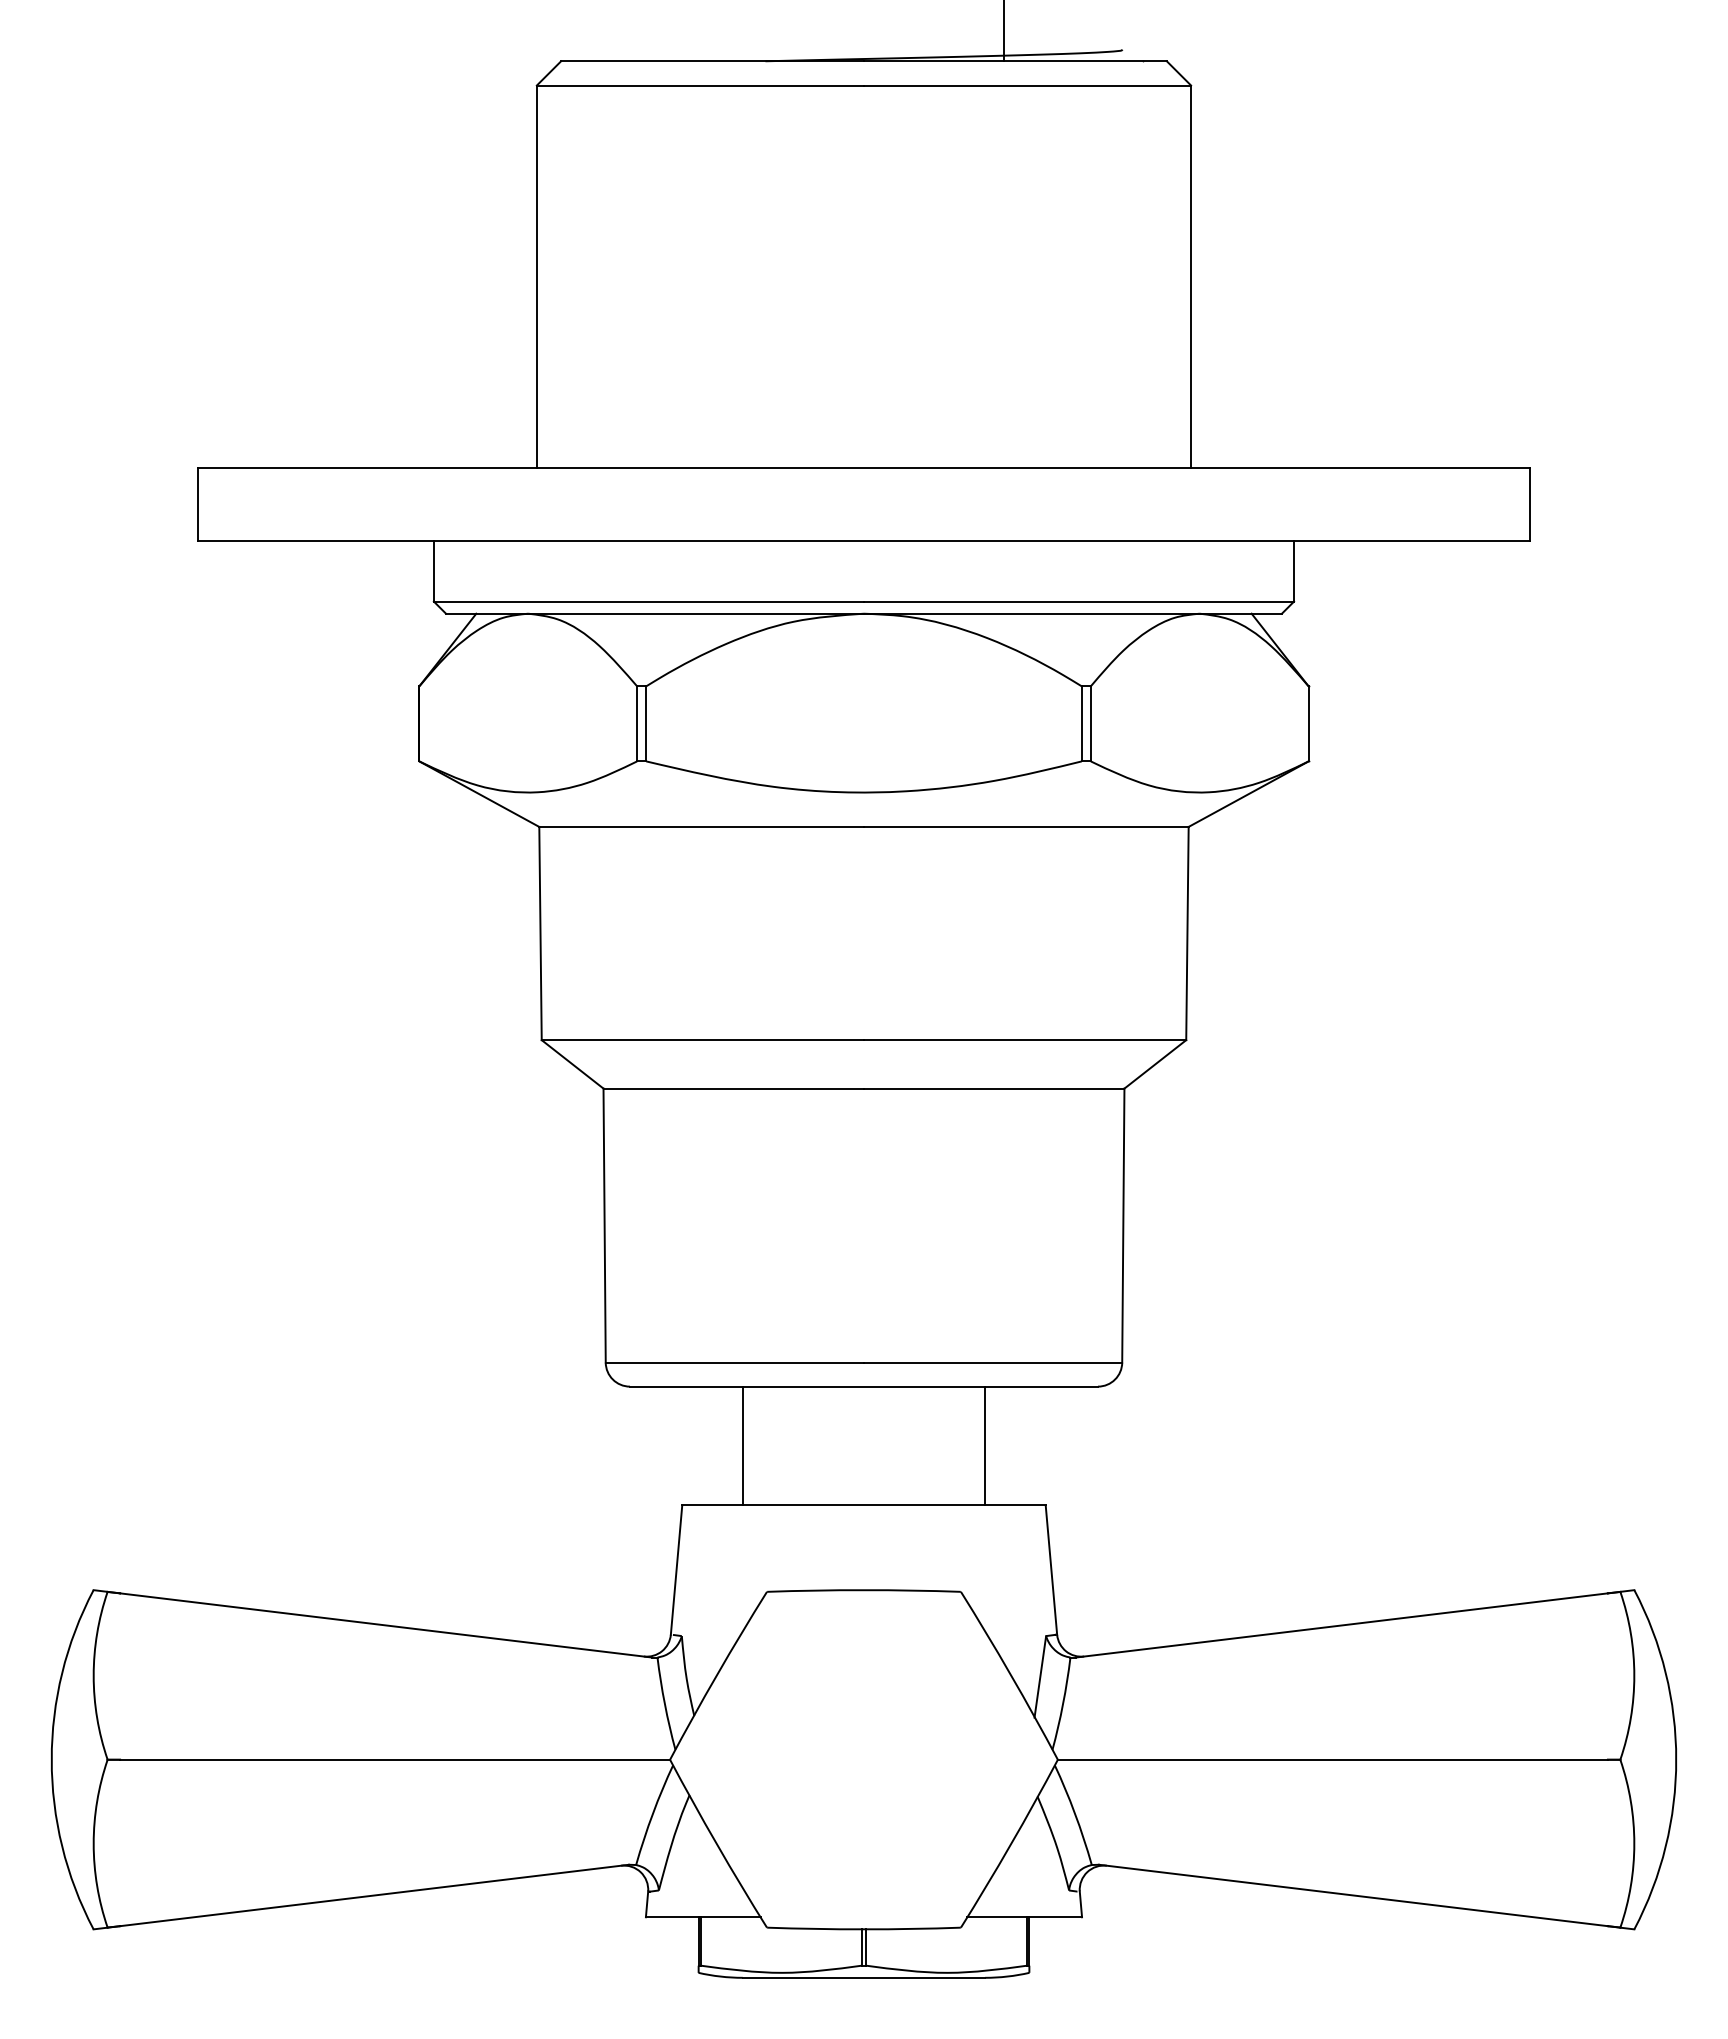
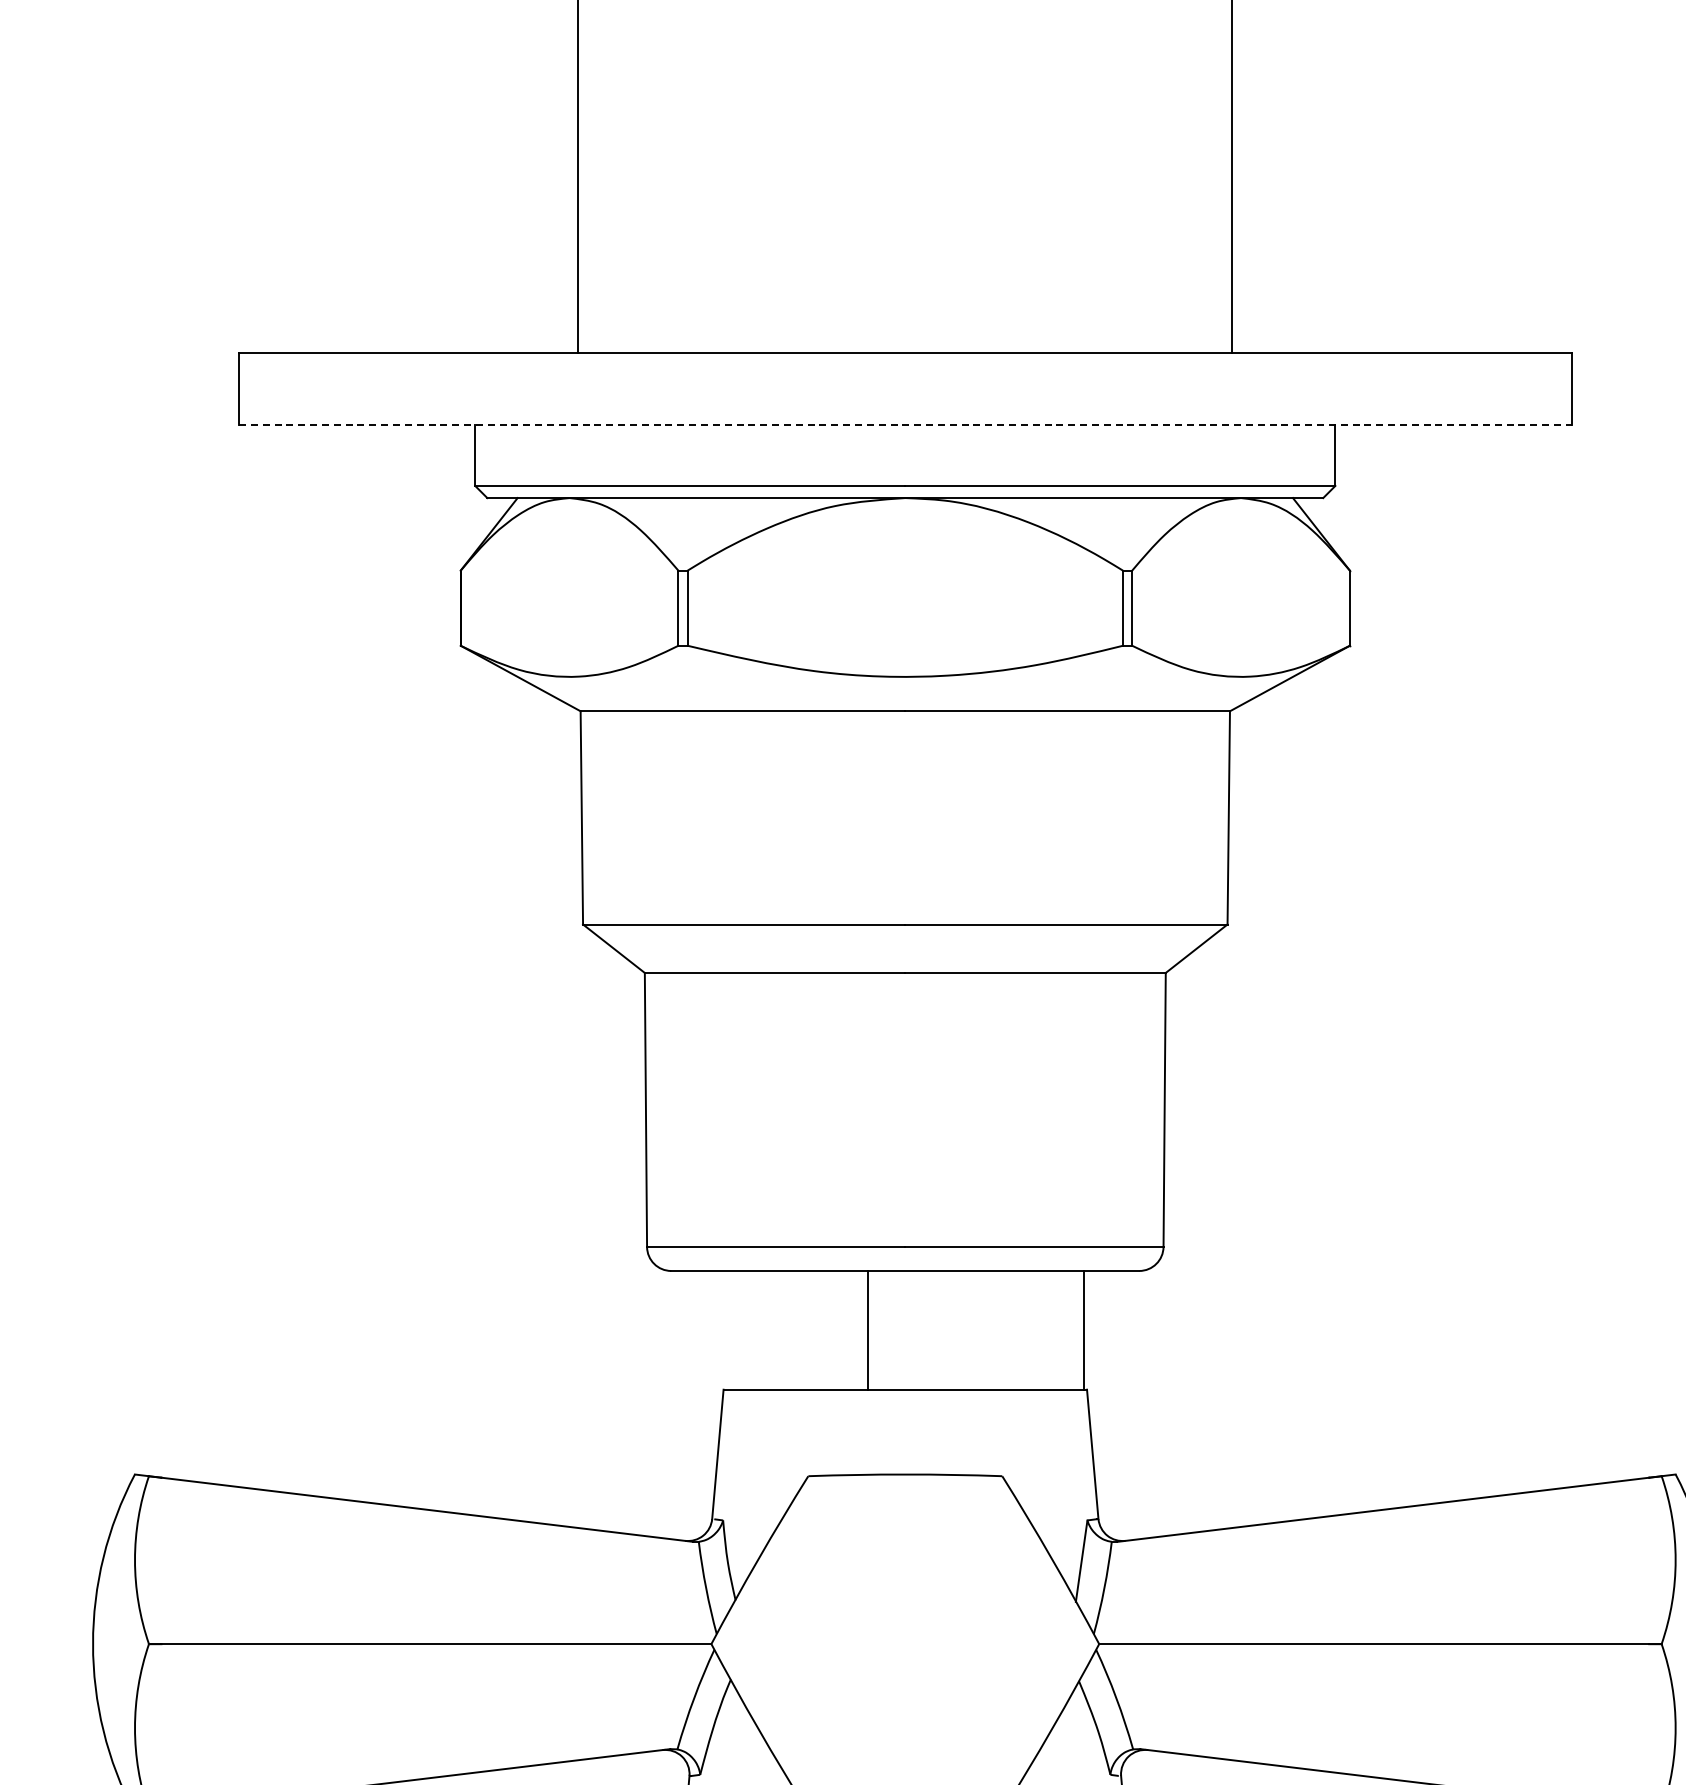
line: (864, 541) -> (905, 425), solid -> dashed
line: (742, 1445) -> (867, 1329), moved
line: (985, 1445) -> (1084, 1329), moved

